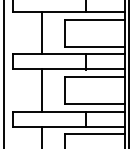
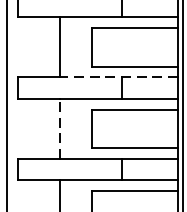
line: (82, 54) -> (117, 77), solid -> dashed
line: (42, 90) -> (60, 128), solid -> dashed

